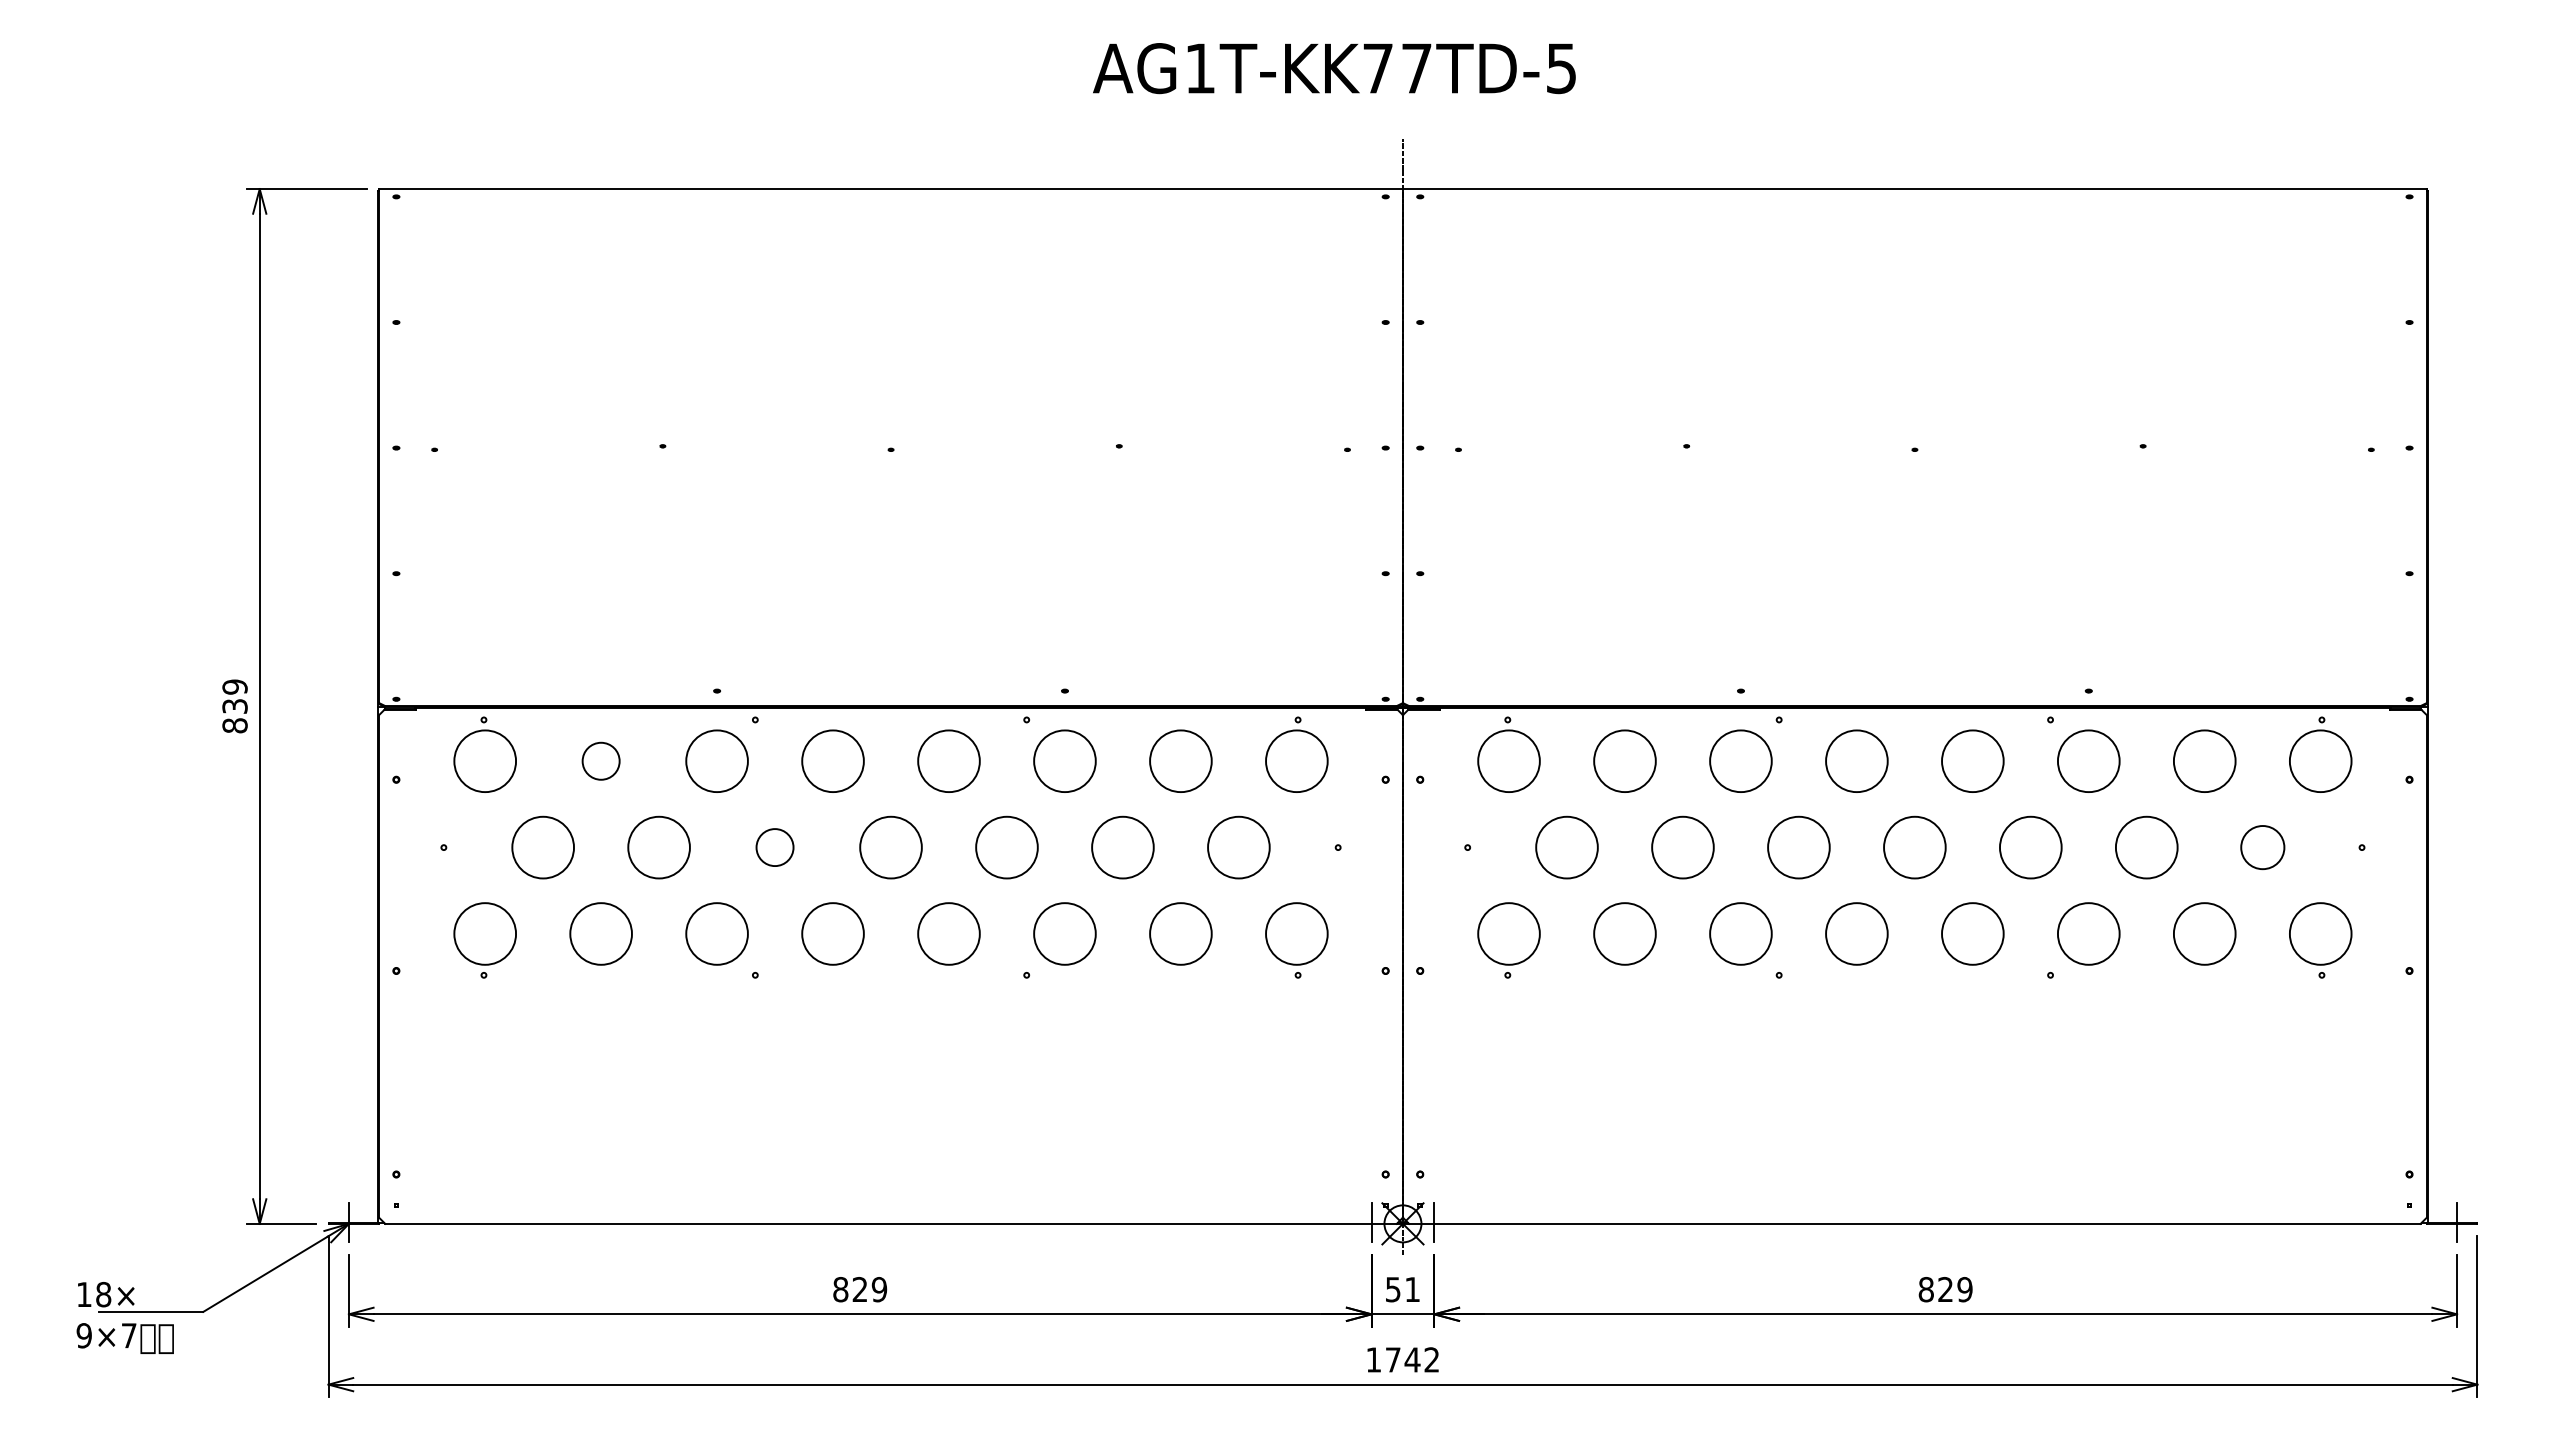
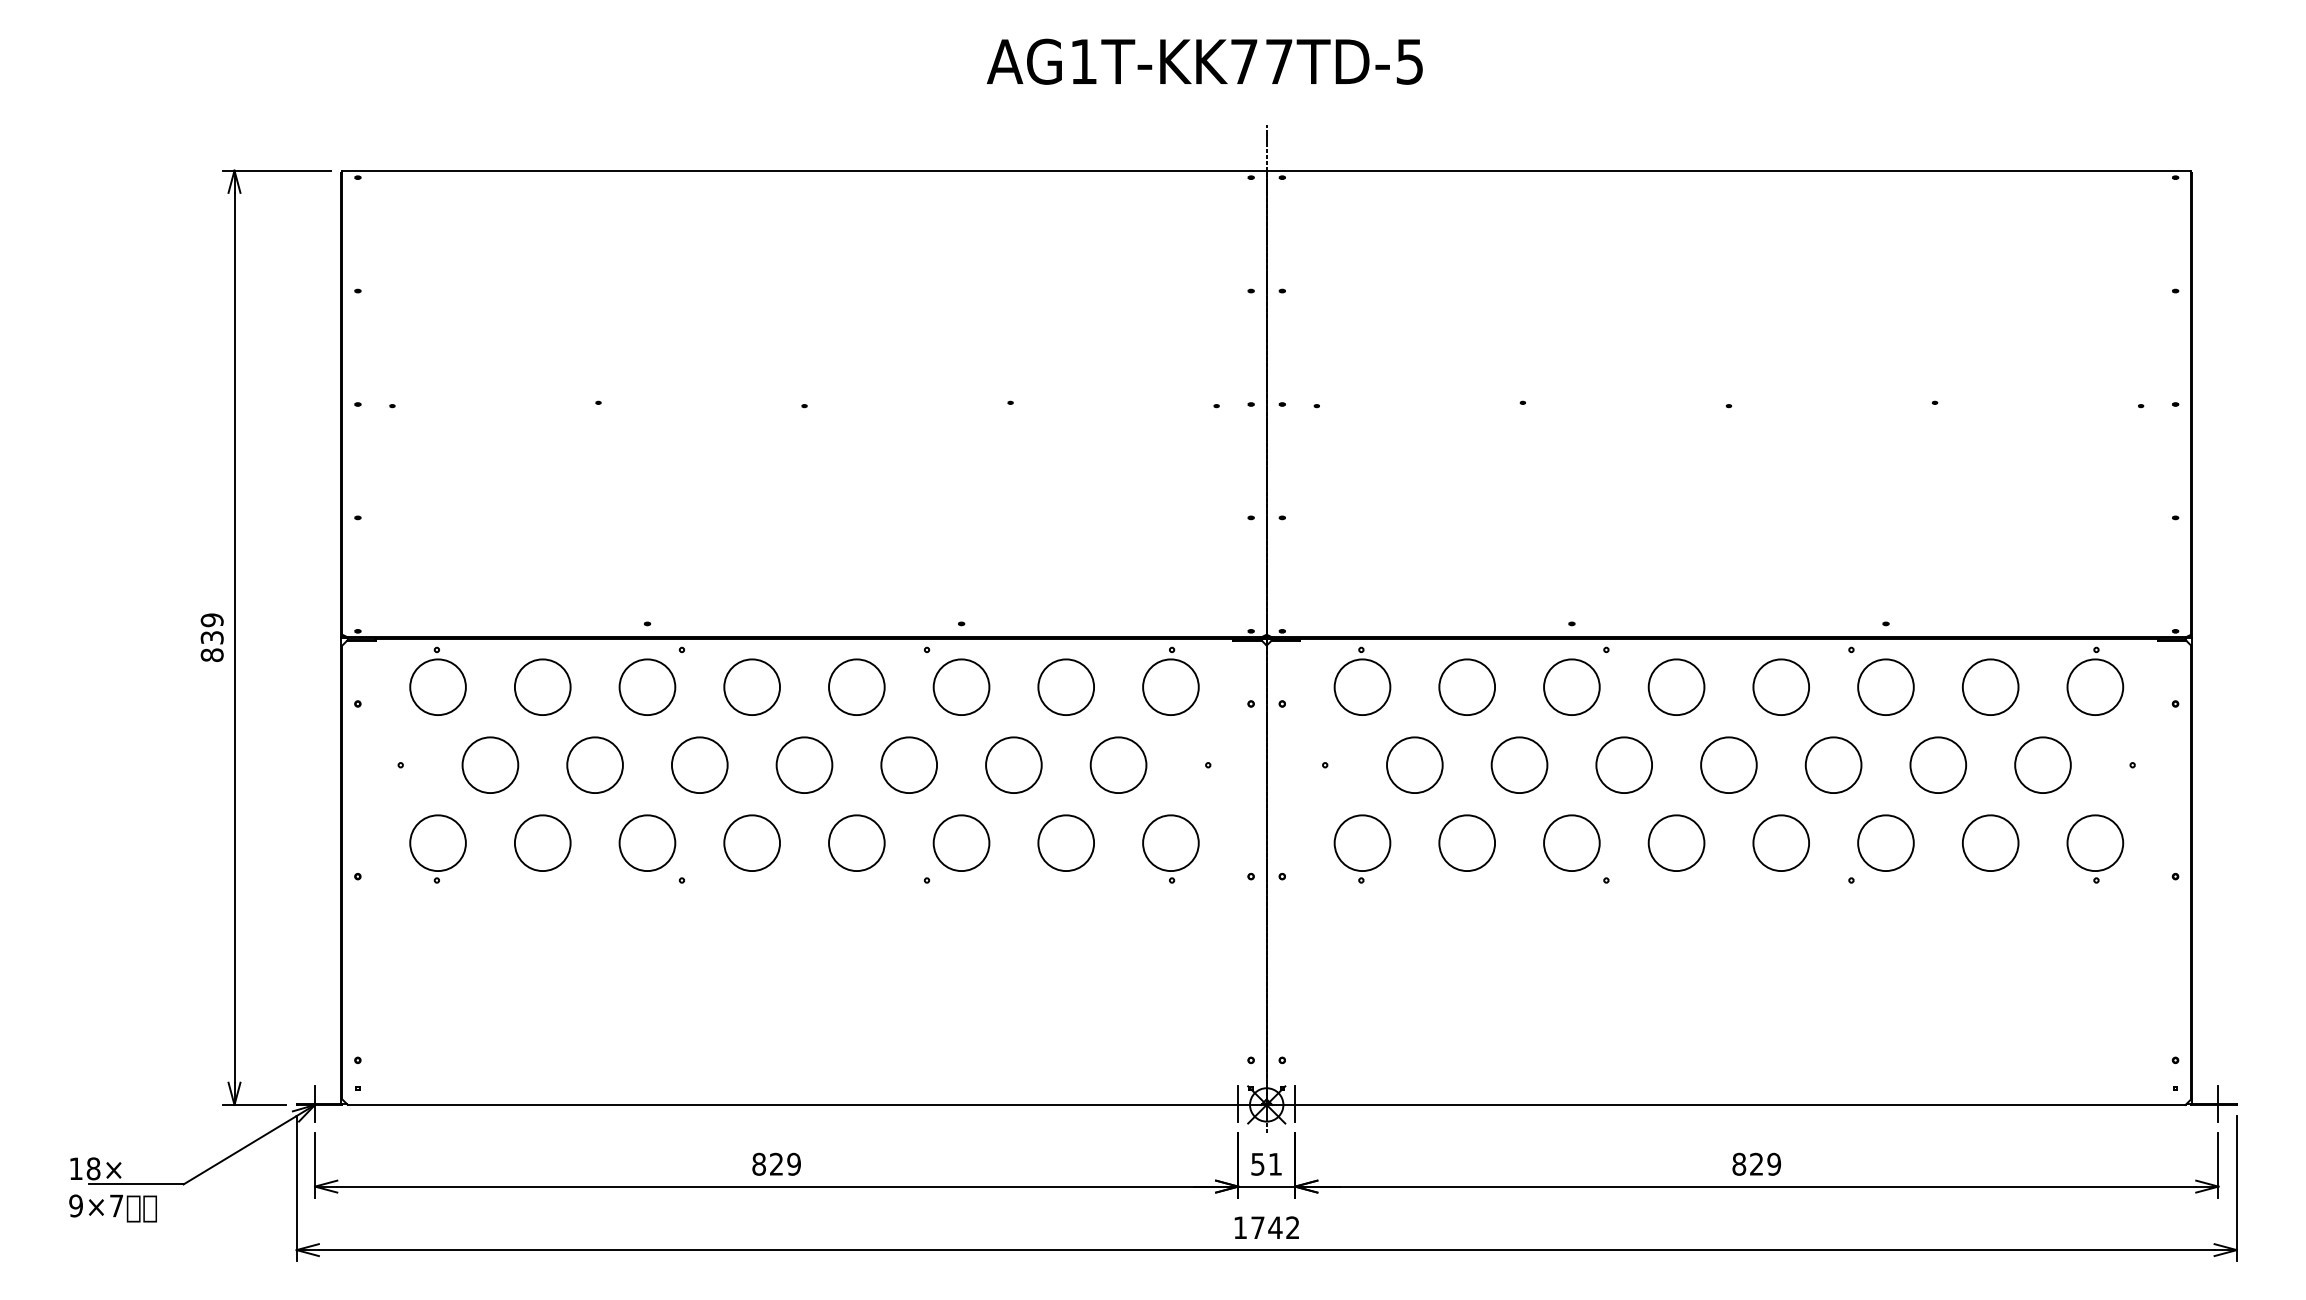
circle: (600, 761) -> (542, 687), size x1.67
circle: (774, 847) -> (699, 765), size x1.67
circle: (2262, 847) -> (2042, 765), size x1.43

